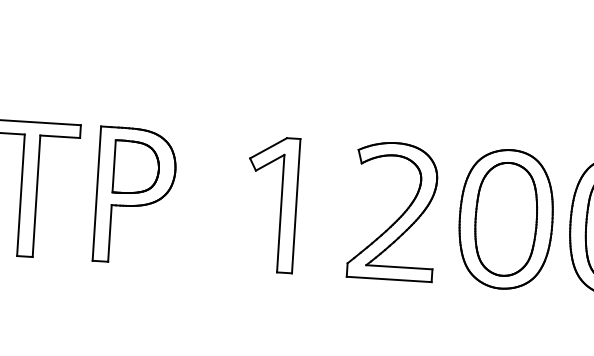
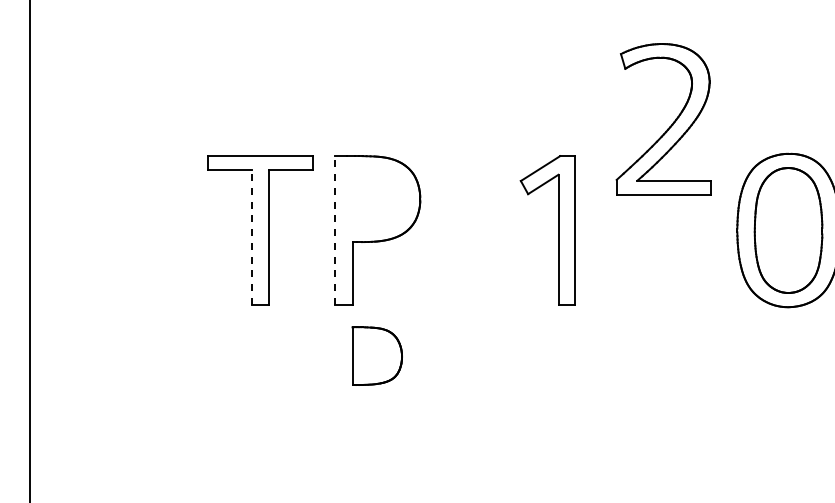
part: (135, 167) -> (376, 355), moved
line: (97, 193) -> (335, 230), solid -> dashed
line: (20, 195) -> (251, 237), solid -> dashed
part: (281, 205) -> (558, 230), moved
part: (399, 217) -> (670, 125), moved

